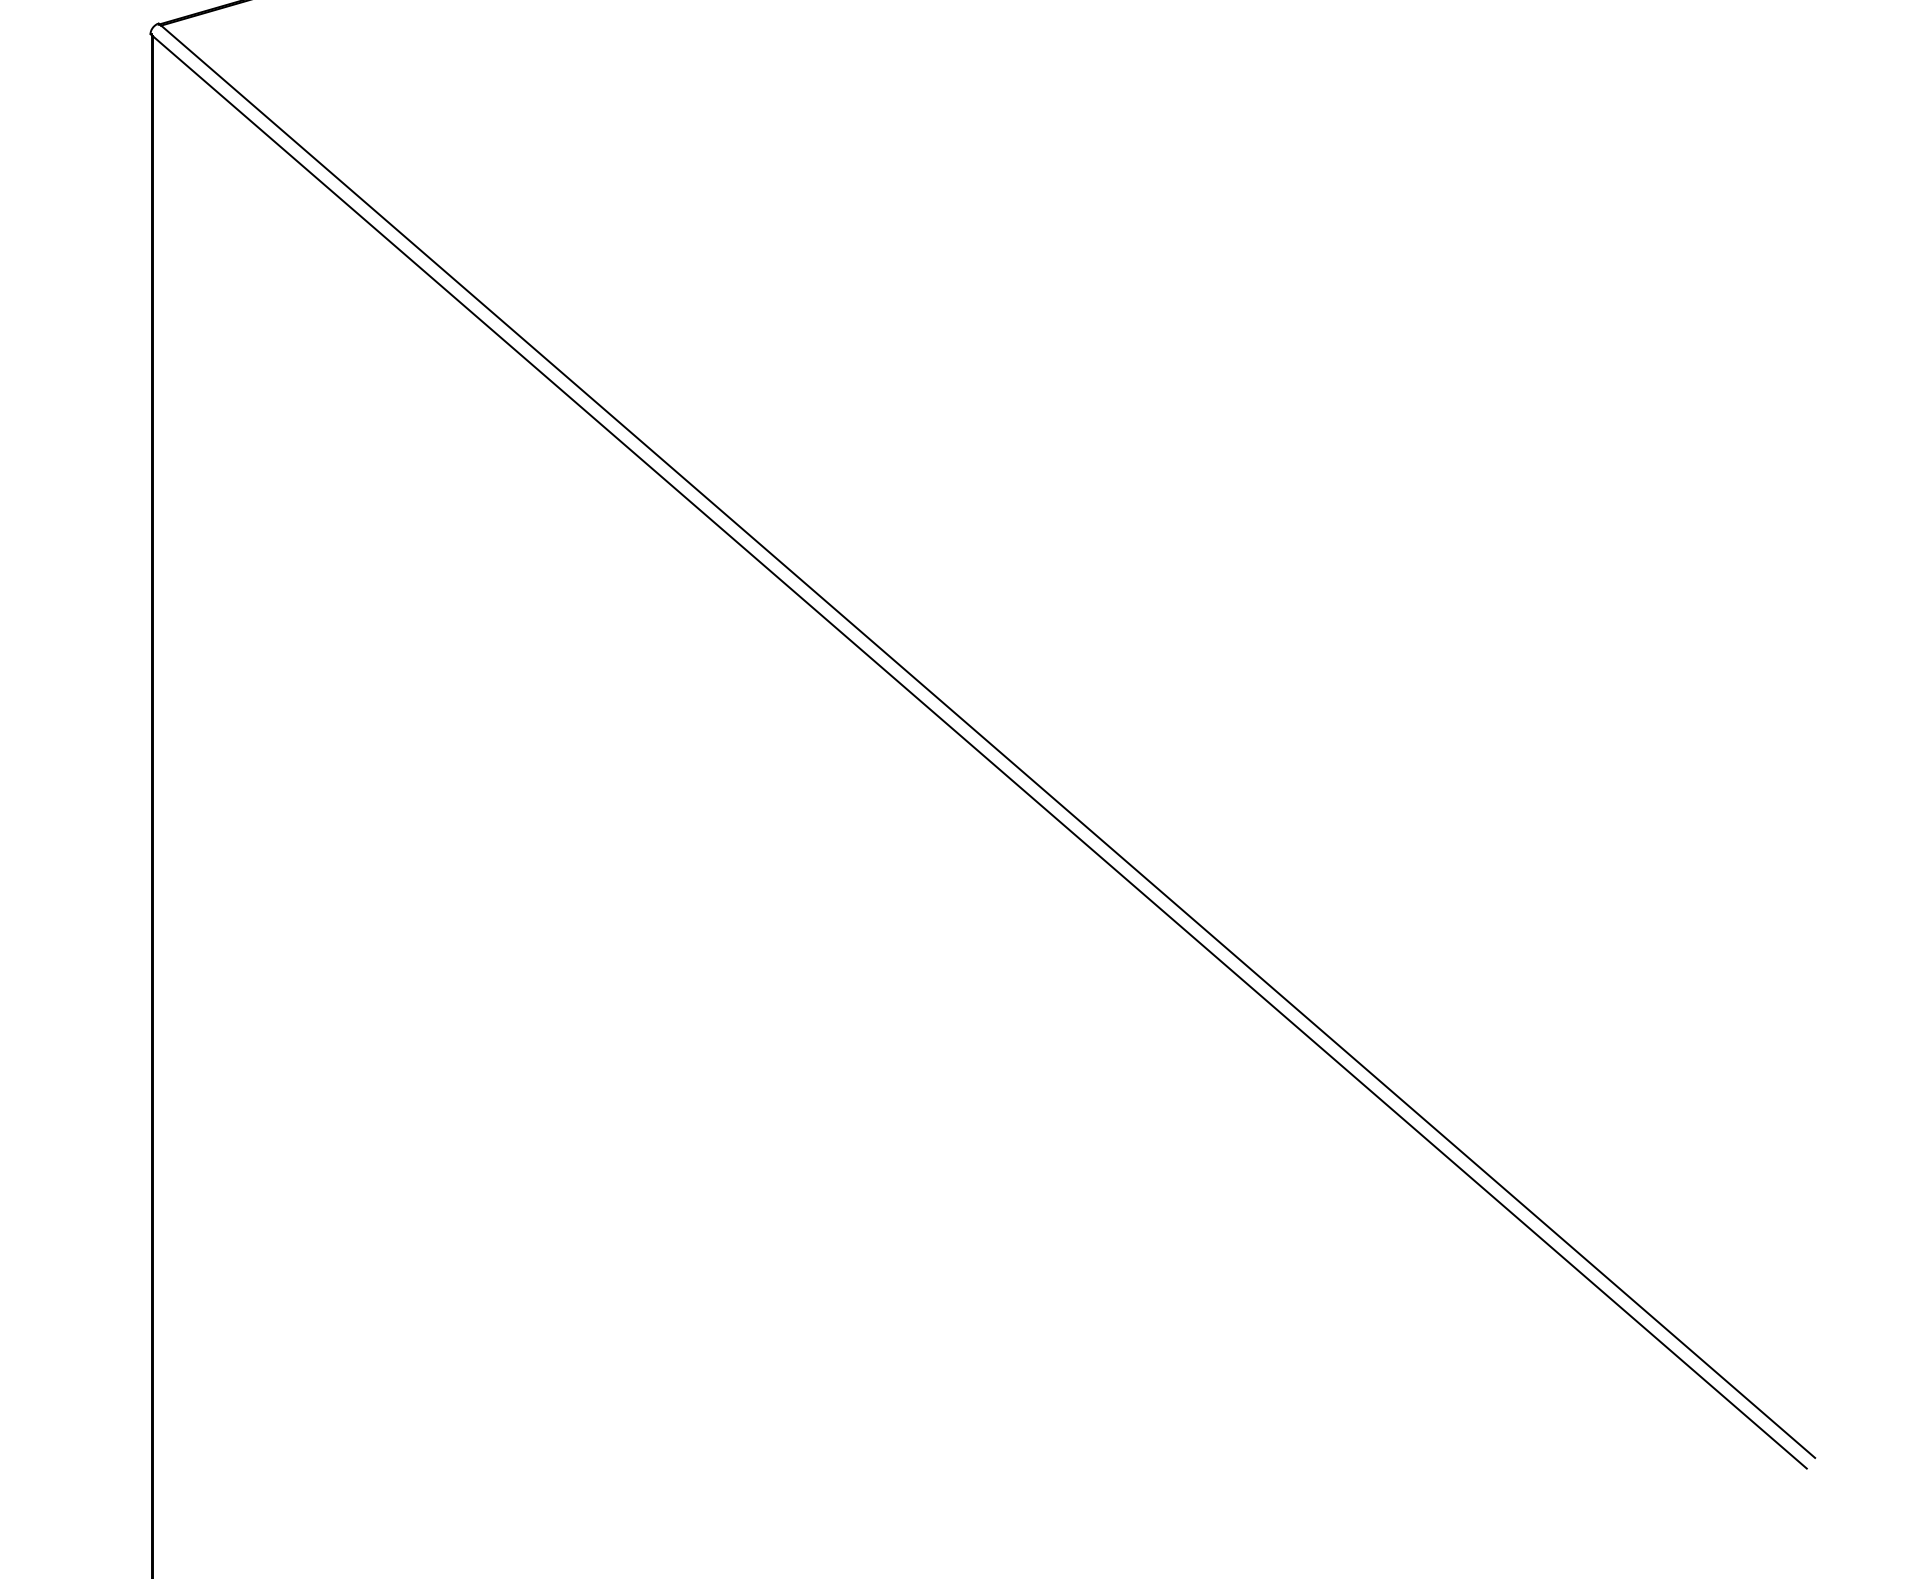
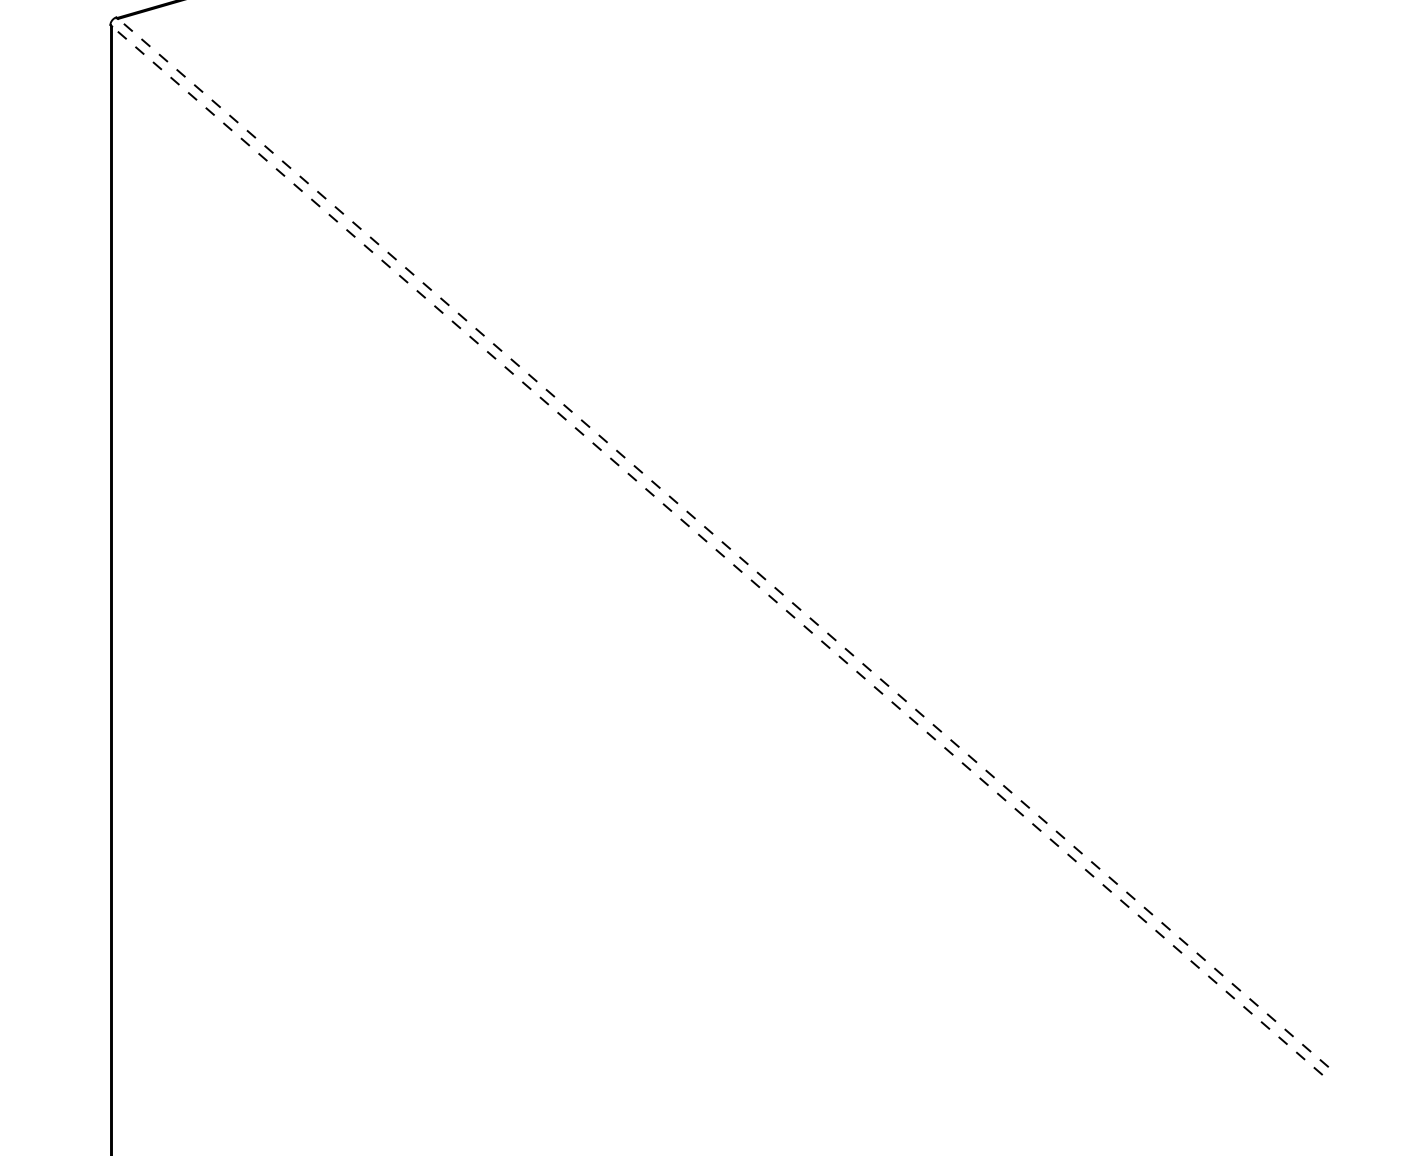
line: (988, 741) -> (723, 542), solid -> dashed
line: (979, 752) -> (717, 550), solid -> dashed

